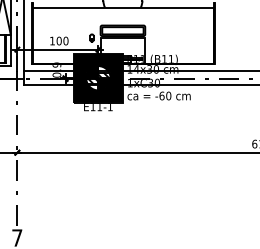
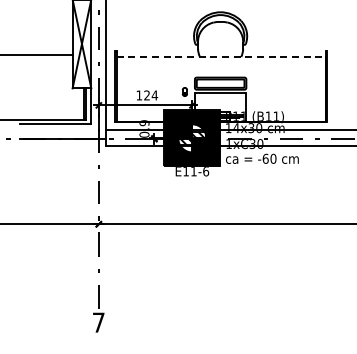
line: (123, 7) -> (221, 56), solid -> dashed
text: (63, 41) -> (151, 95), 100 -> 124
text: (110, 106) -> (206, 171), E11-1 -> E11-6

